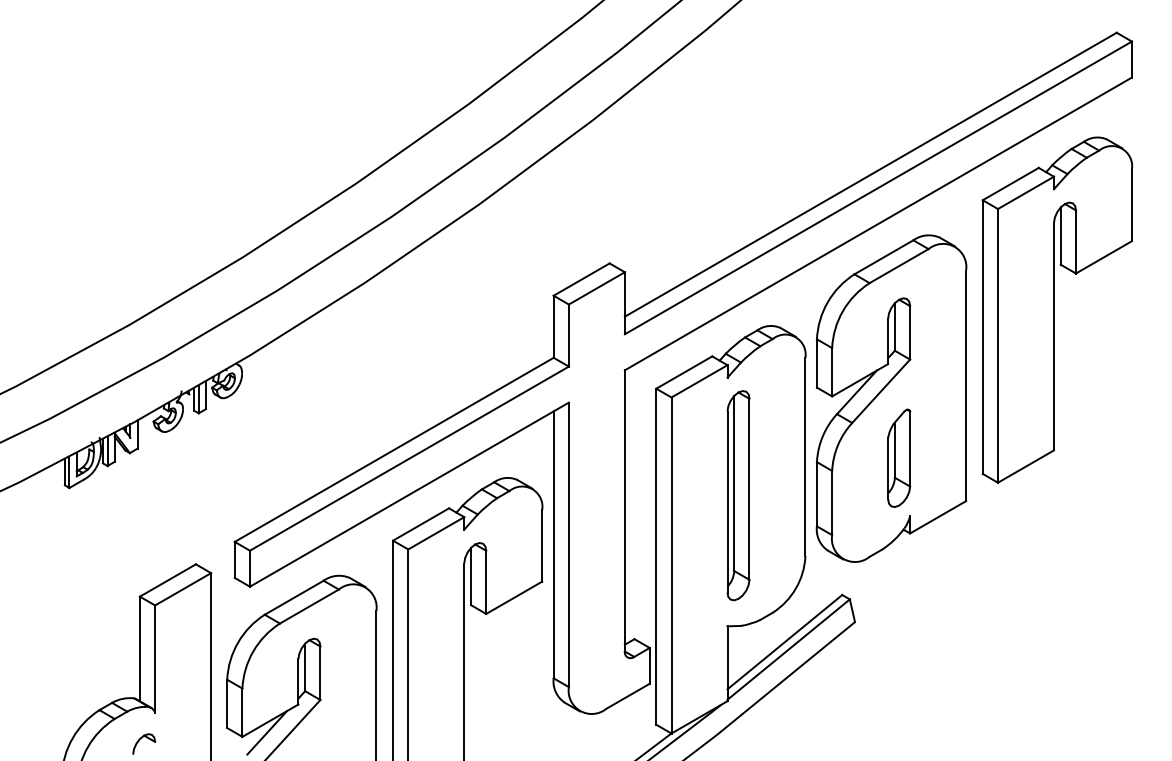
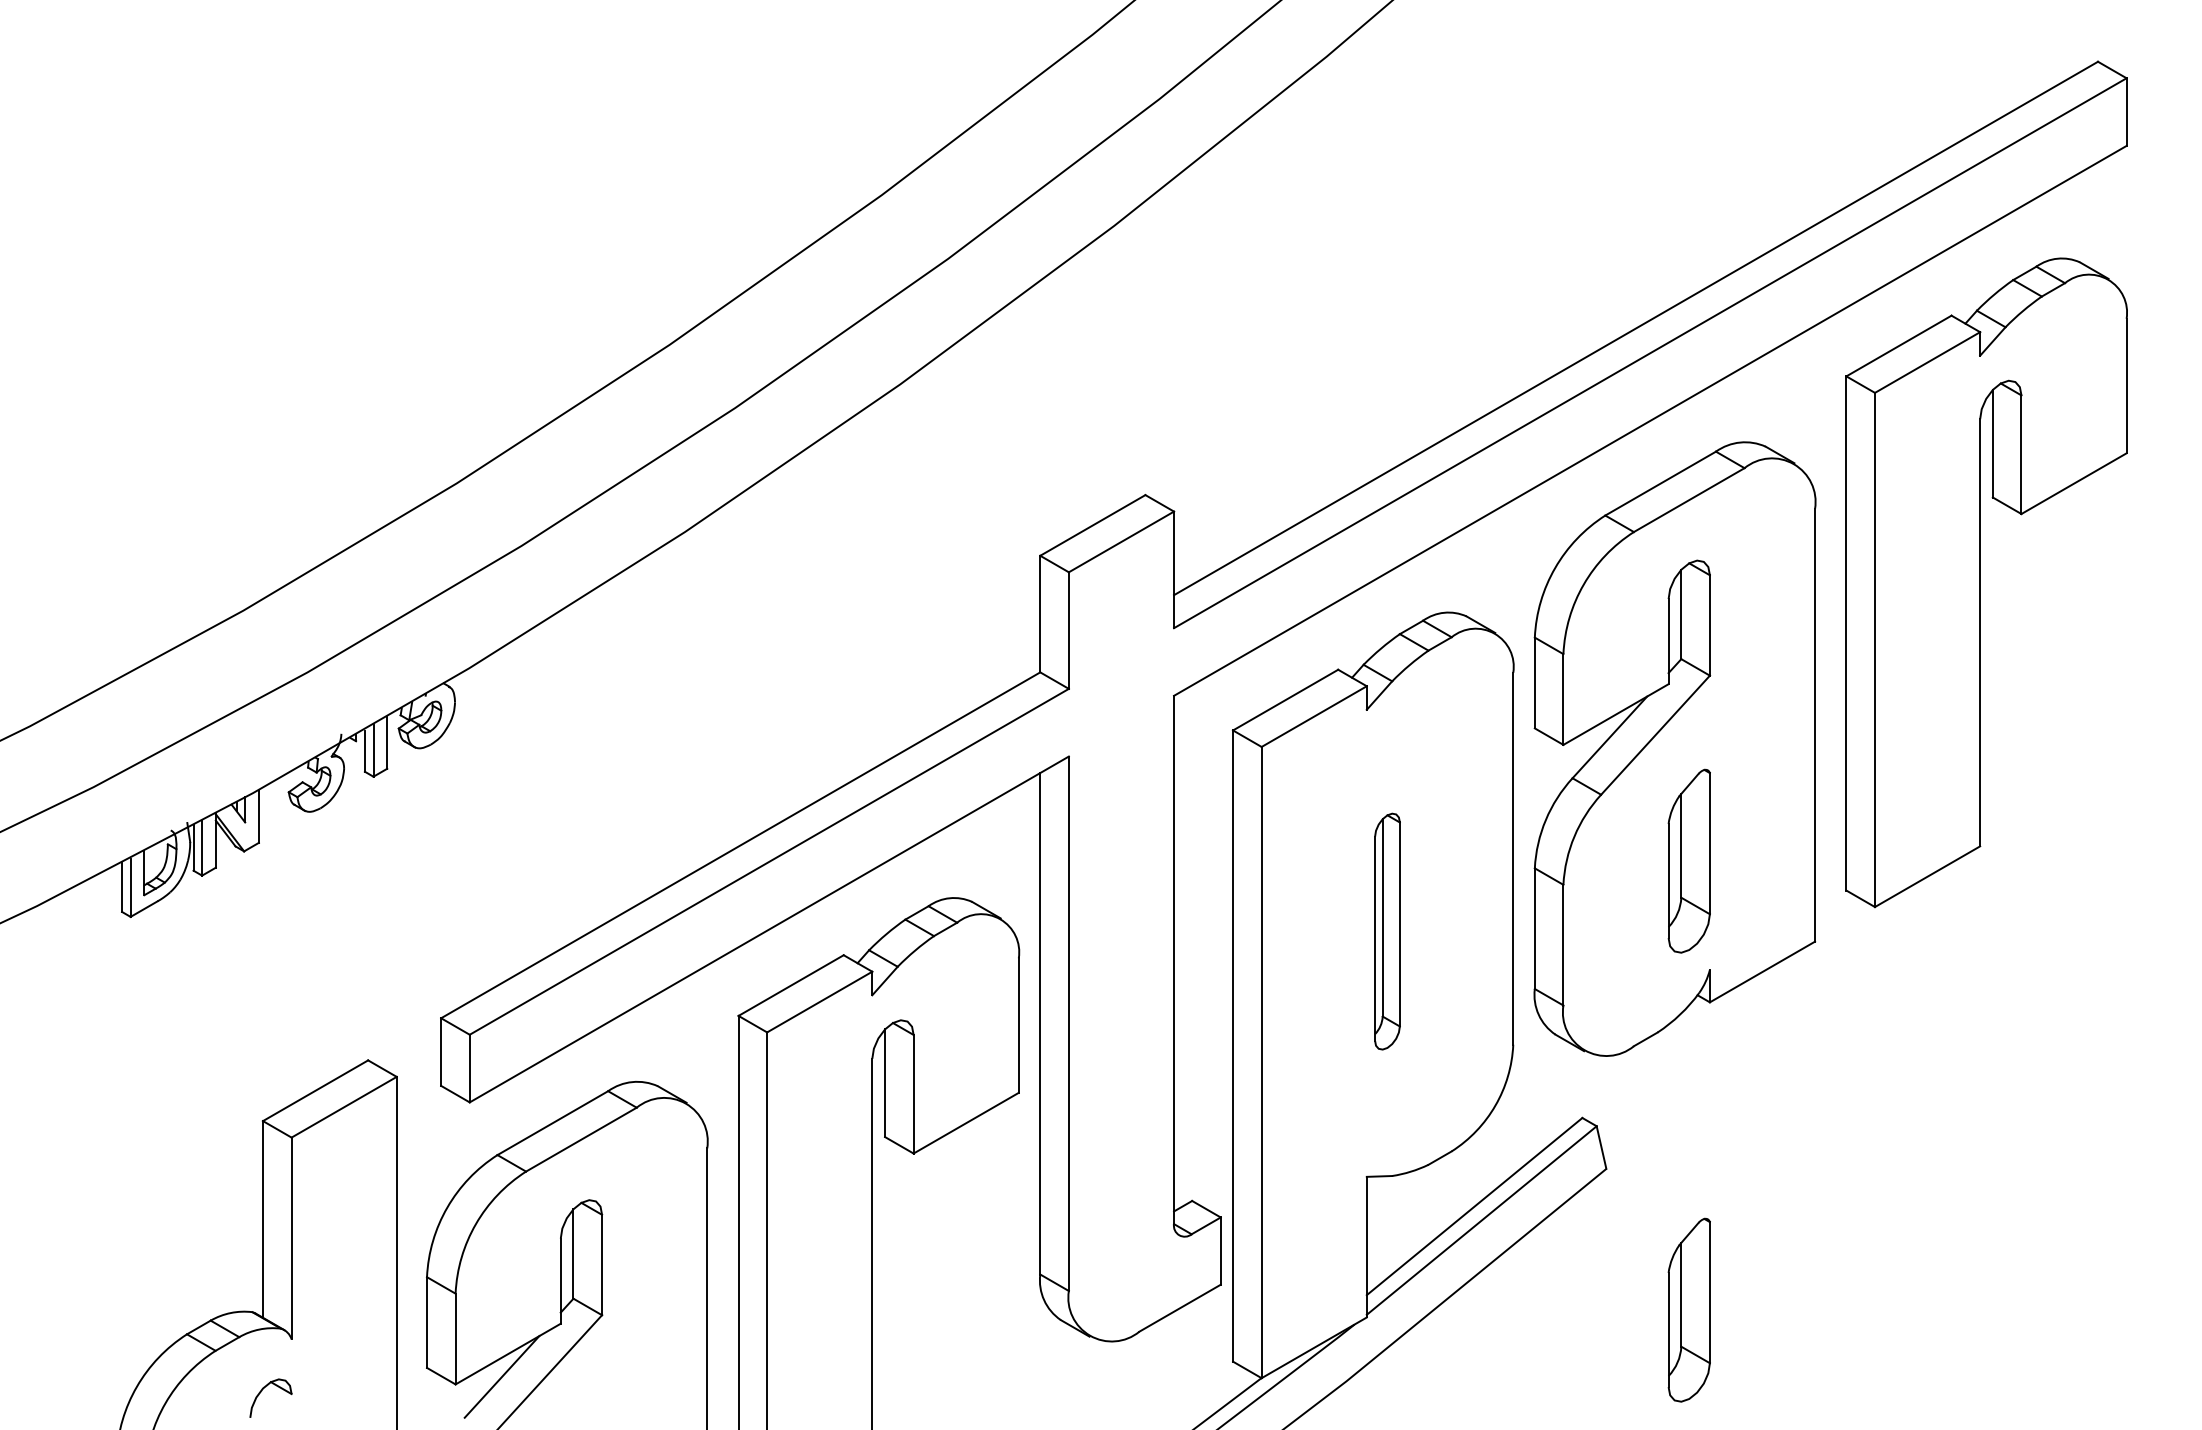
part: (738, 495) -> (1387, 931), size x0.6
part: (899, 696) -> (1689, 1308), added

